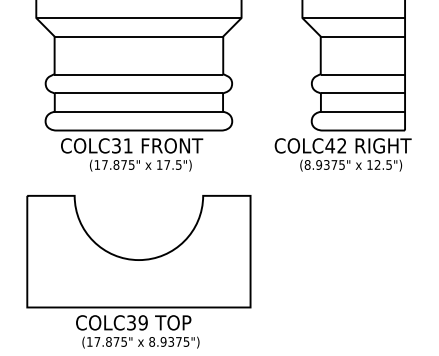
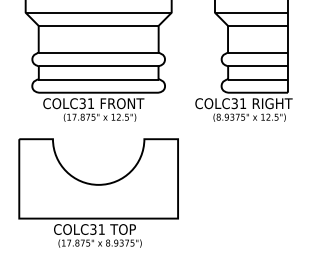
text: (335, 145) -> (238, 103), COLC42 -> COLC31
text: (167, 164) -> (119, 116), 17.5") -> 12.5")
text: (142, 322) -> (101, 229), COLC39 -> COLC31

